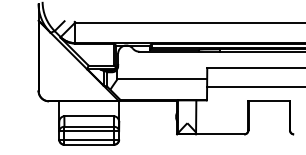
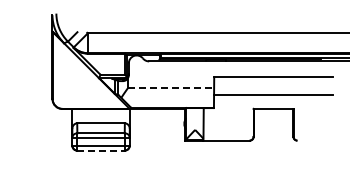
line: (162, 78) -> (171, 87), solid -> dashed
line: (89, 144) -> (101, 150), solid -> dashed

